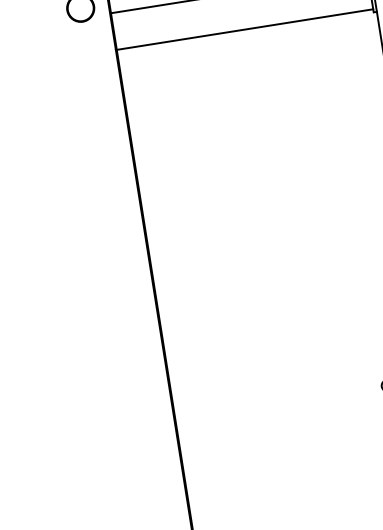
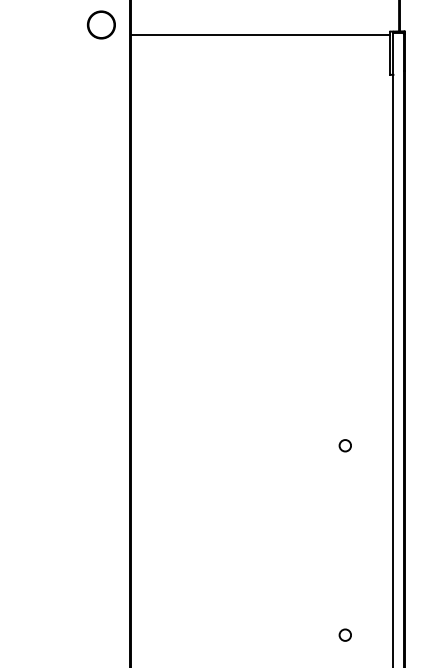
line: (244, 29) -> (259, 71), removed

